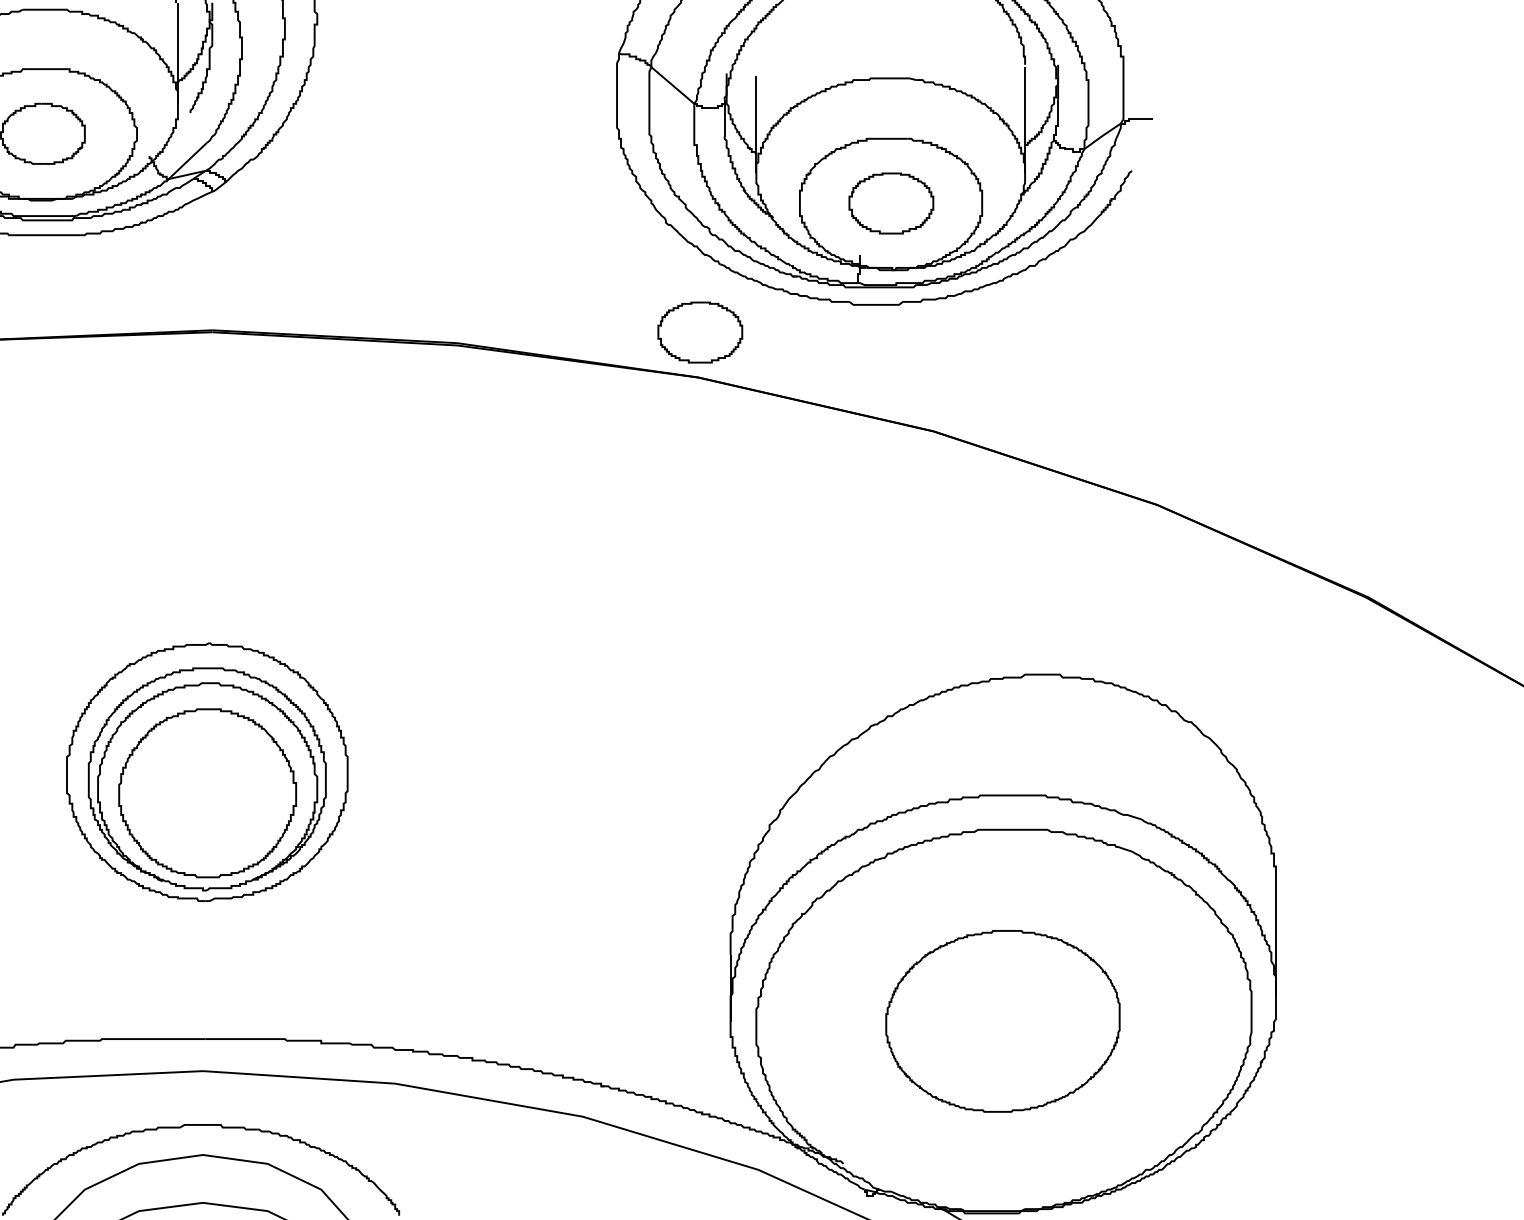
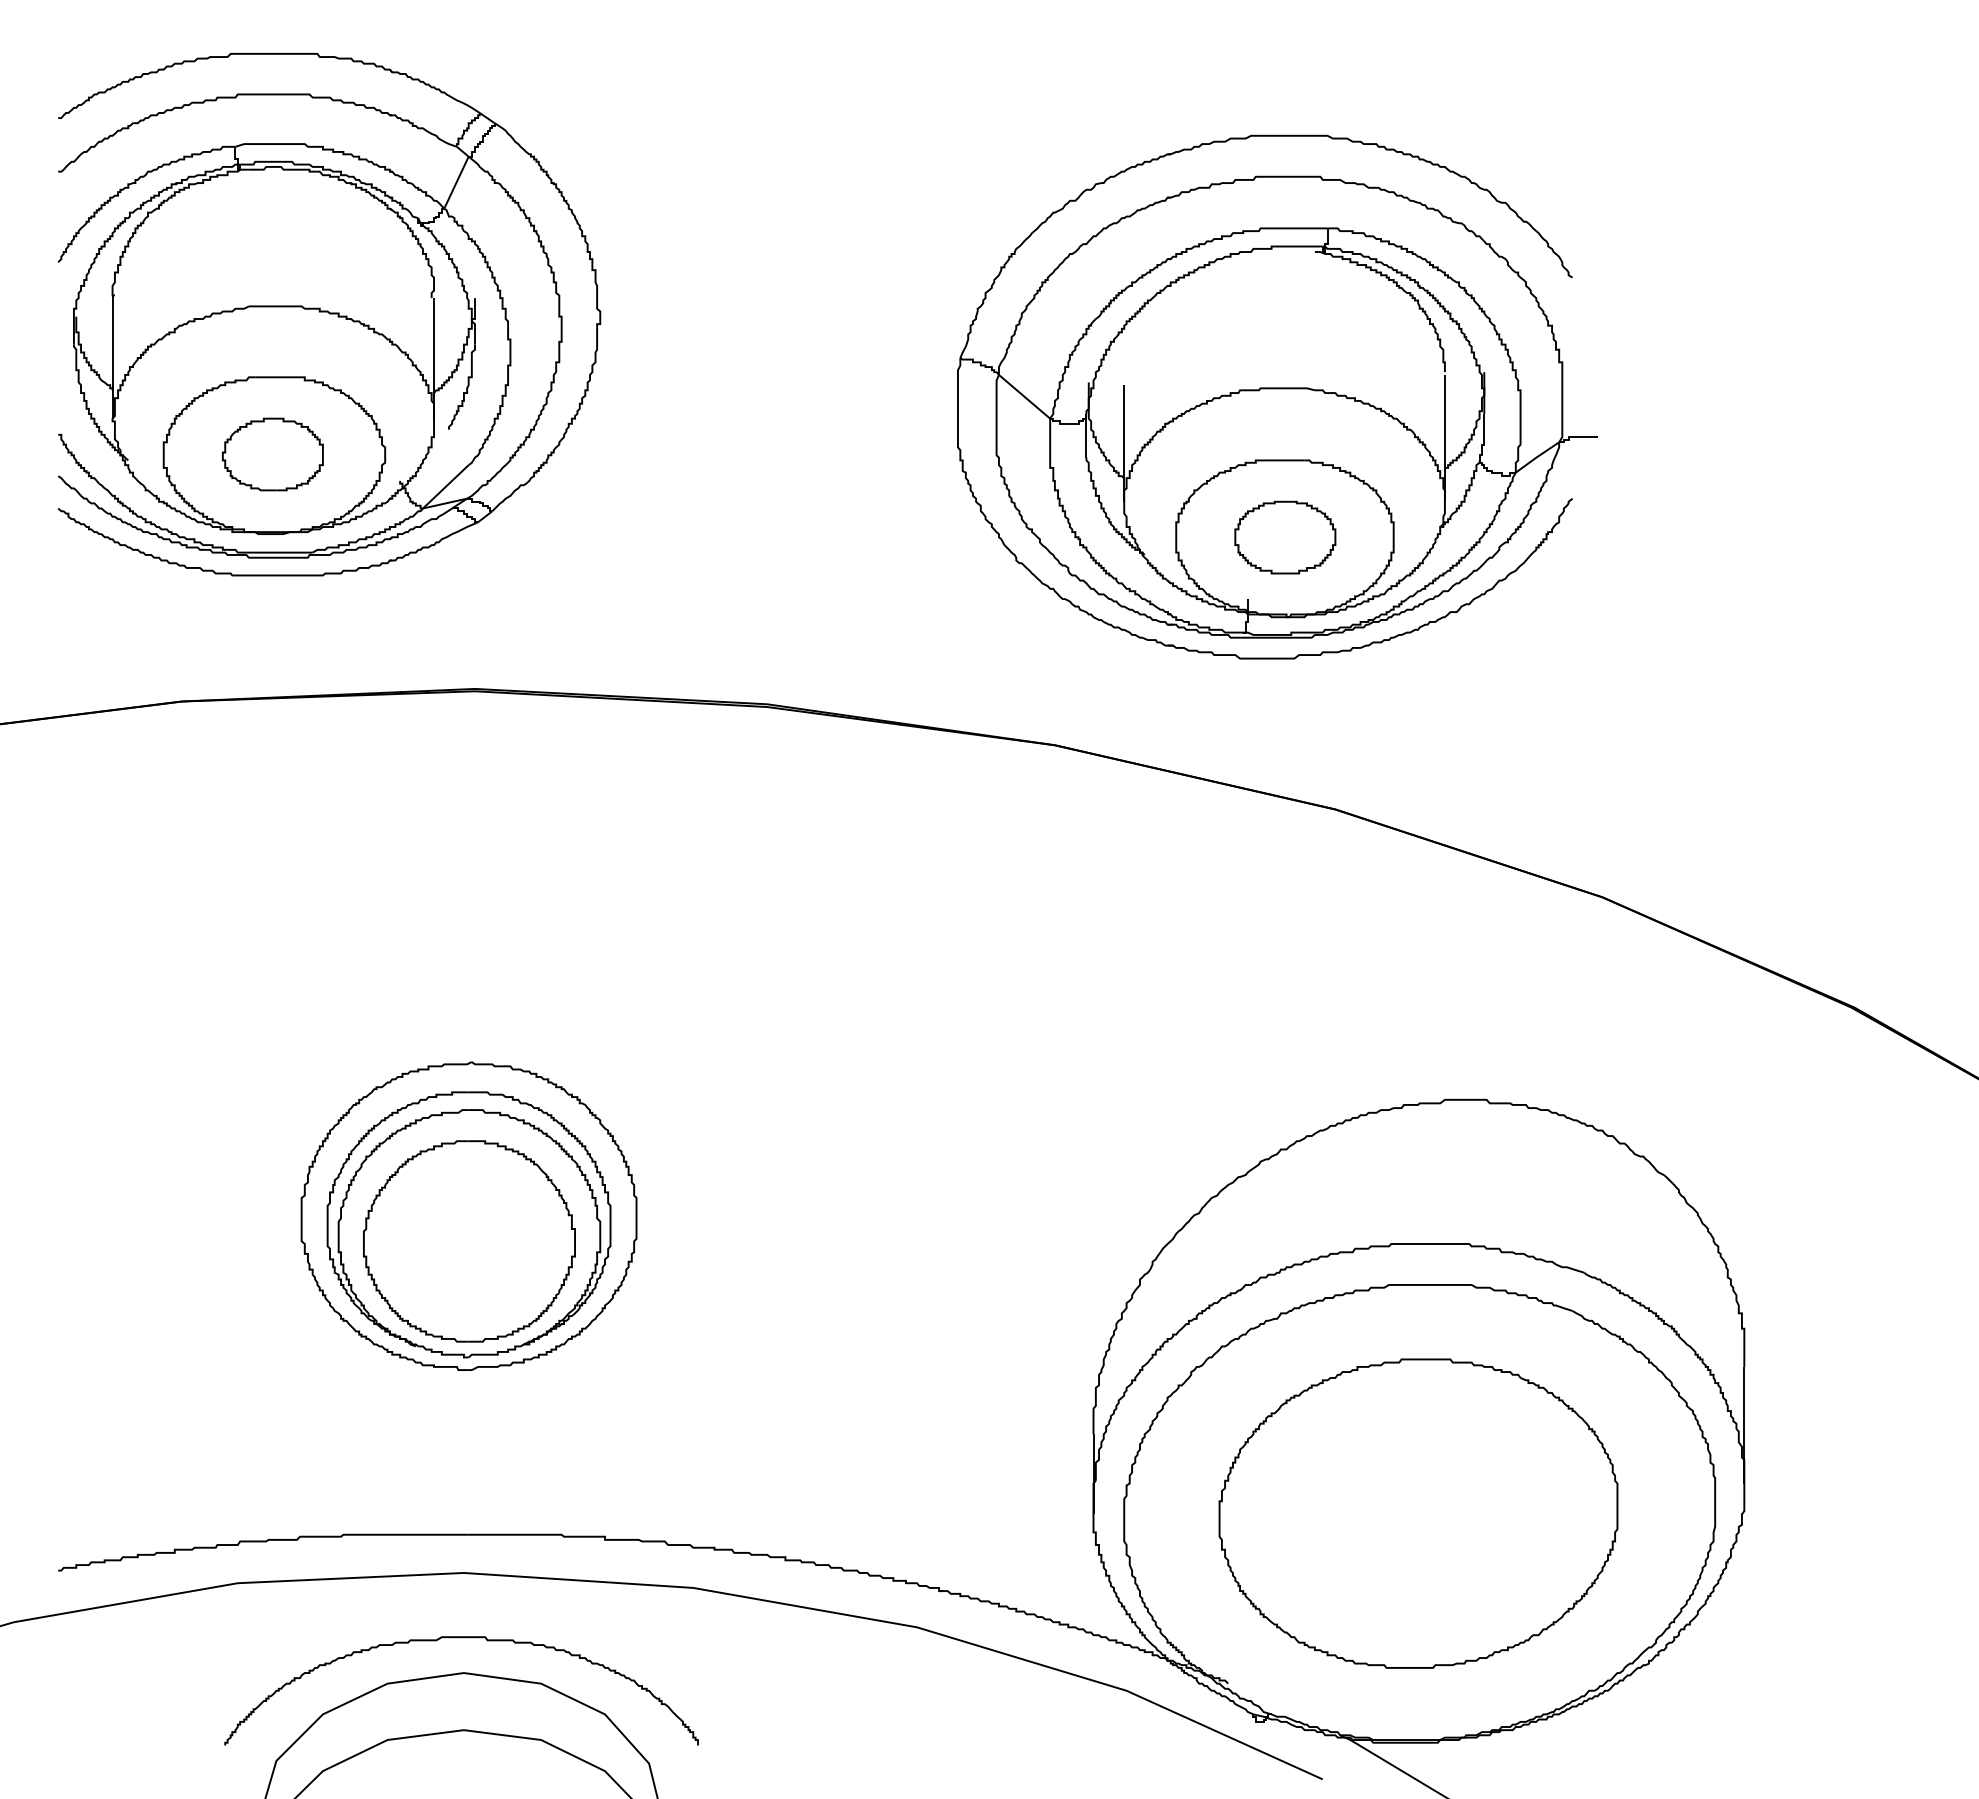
part: (700, 332) -> (1057, 691), removed
part: (1002, 1021) -> (1418, 1513), size x1.43

